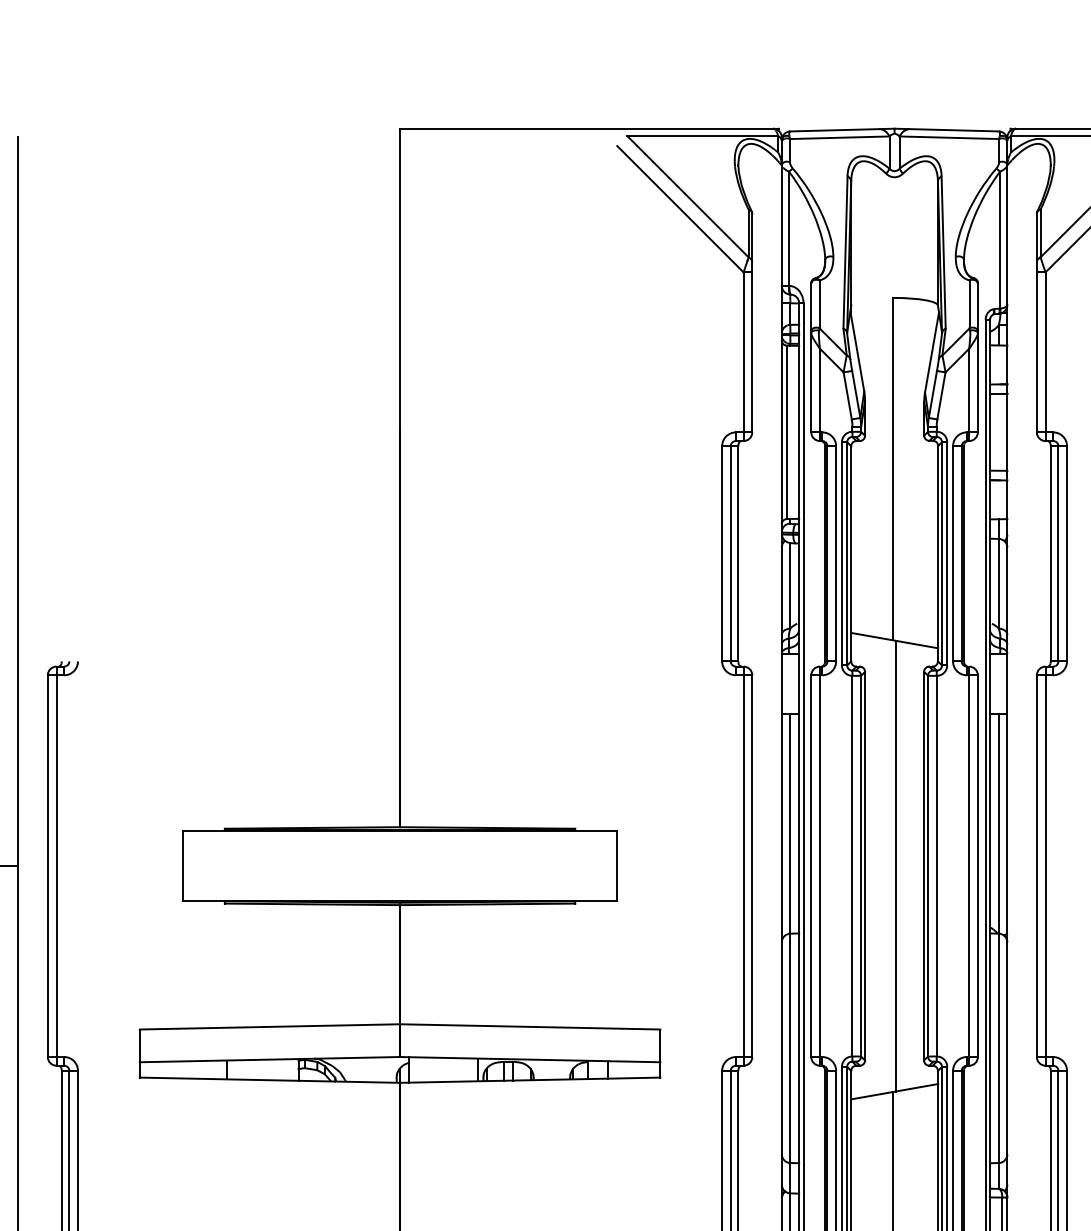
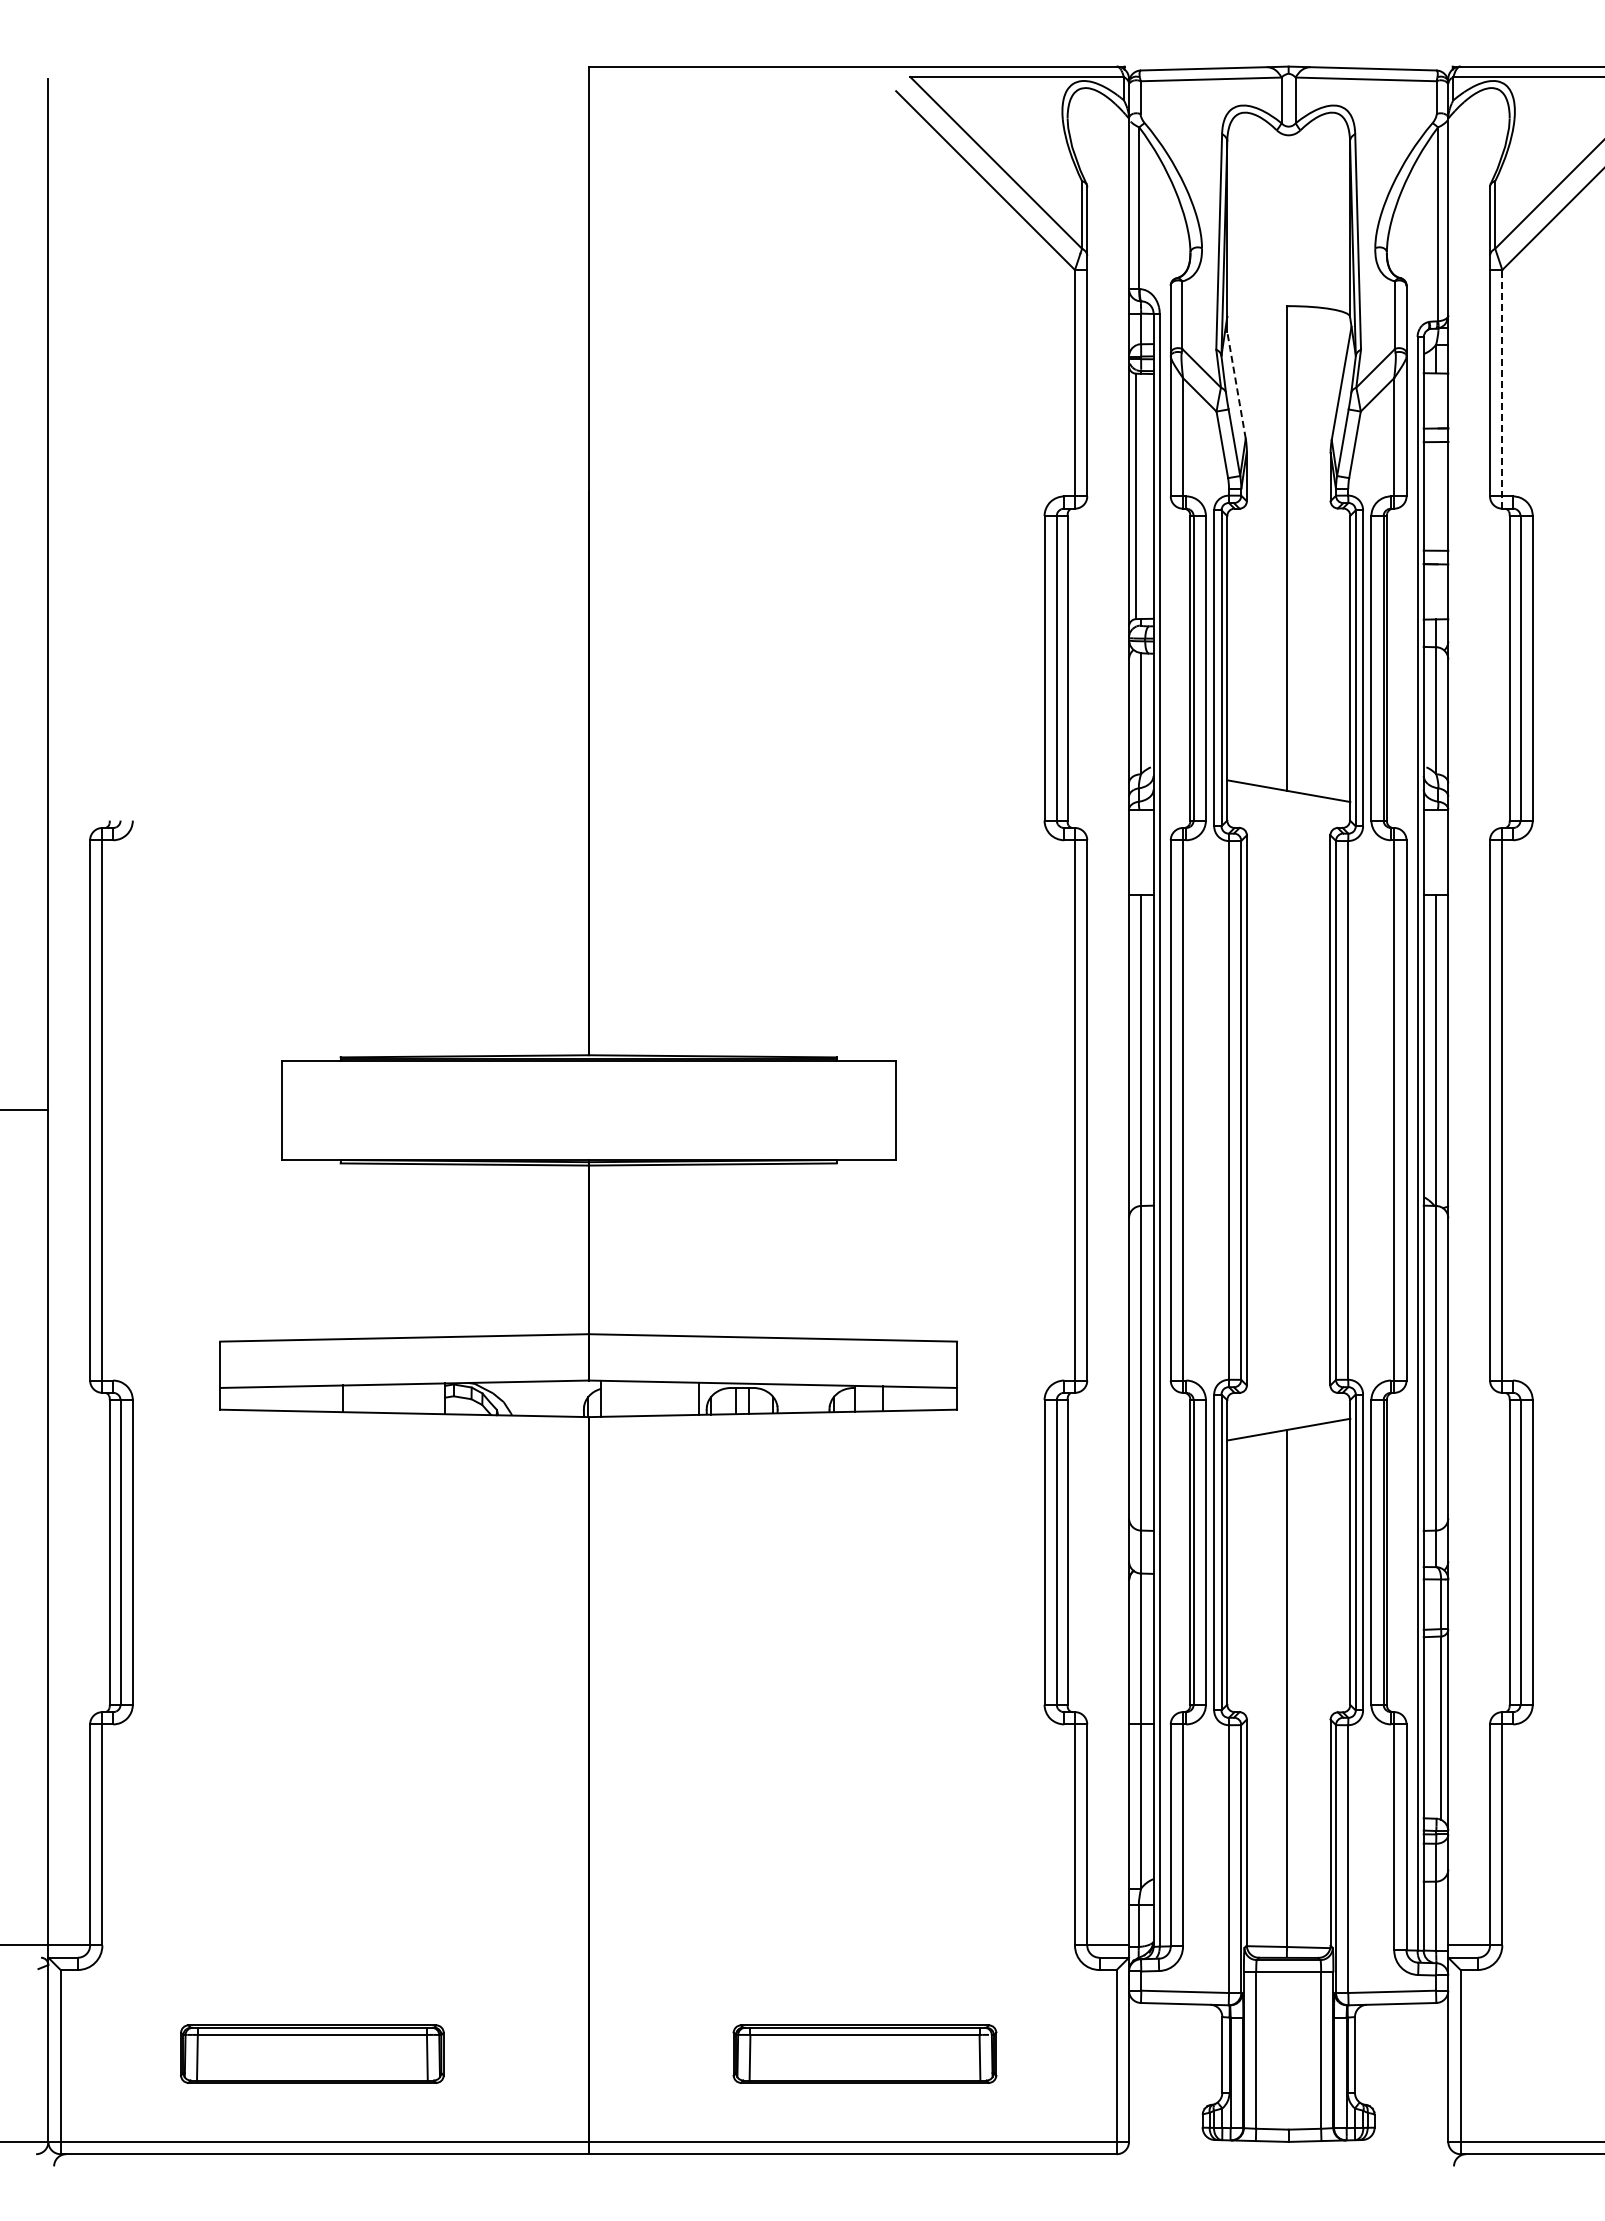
line: (857, 353) -> (1236, 384), solid -> dashed
line: (1045, 356) -> (1502, 388), solid -> dashed
line: (895, 866) -> (1290, 1110), removed

